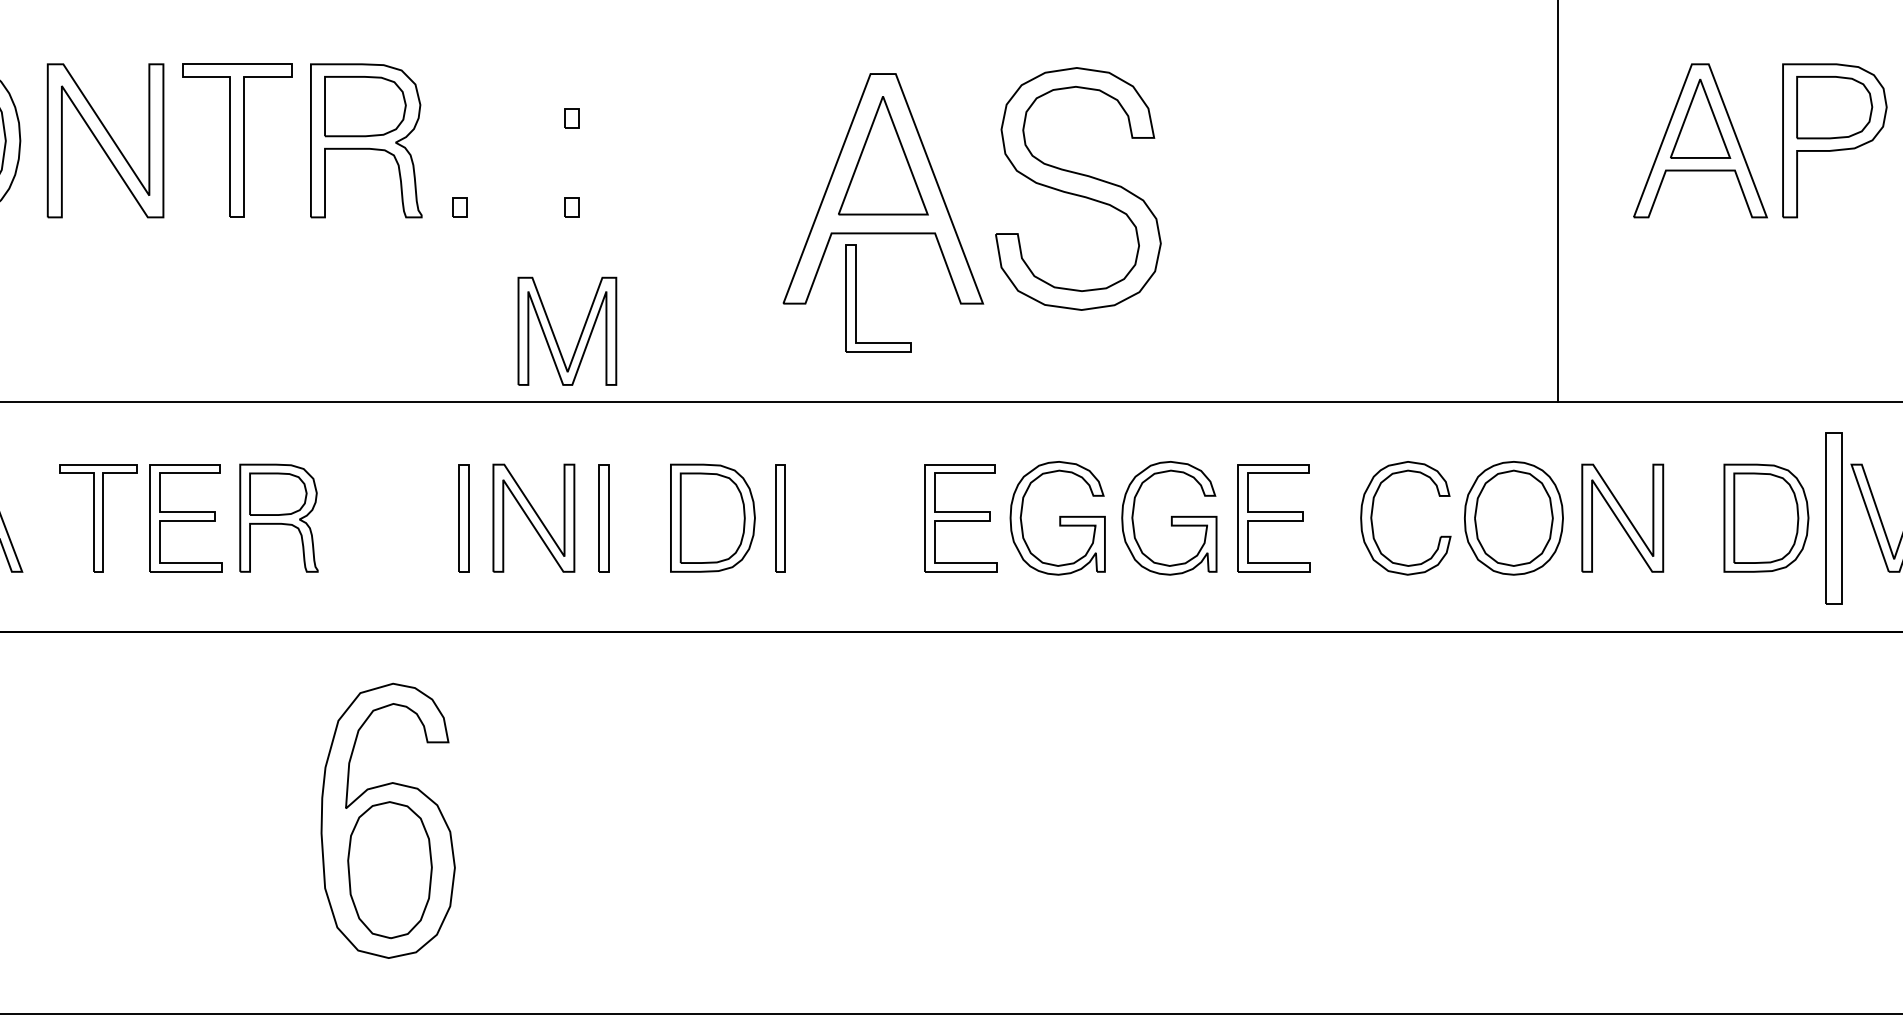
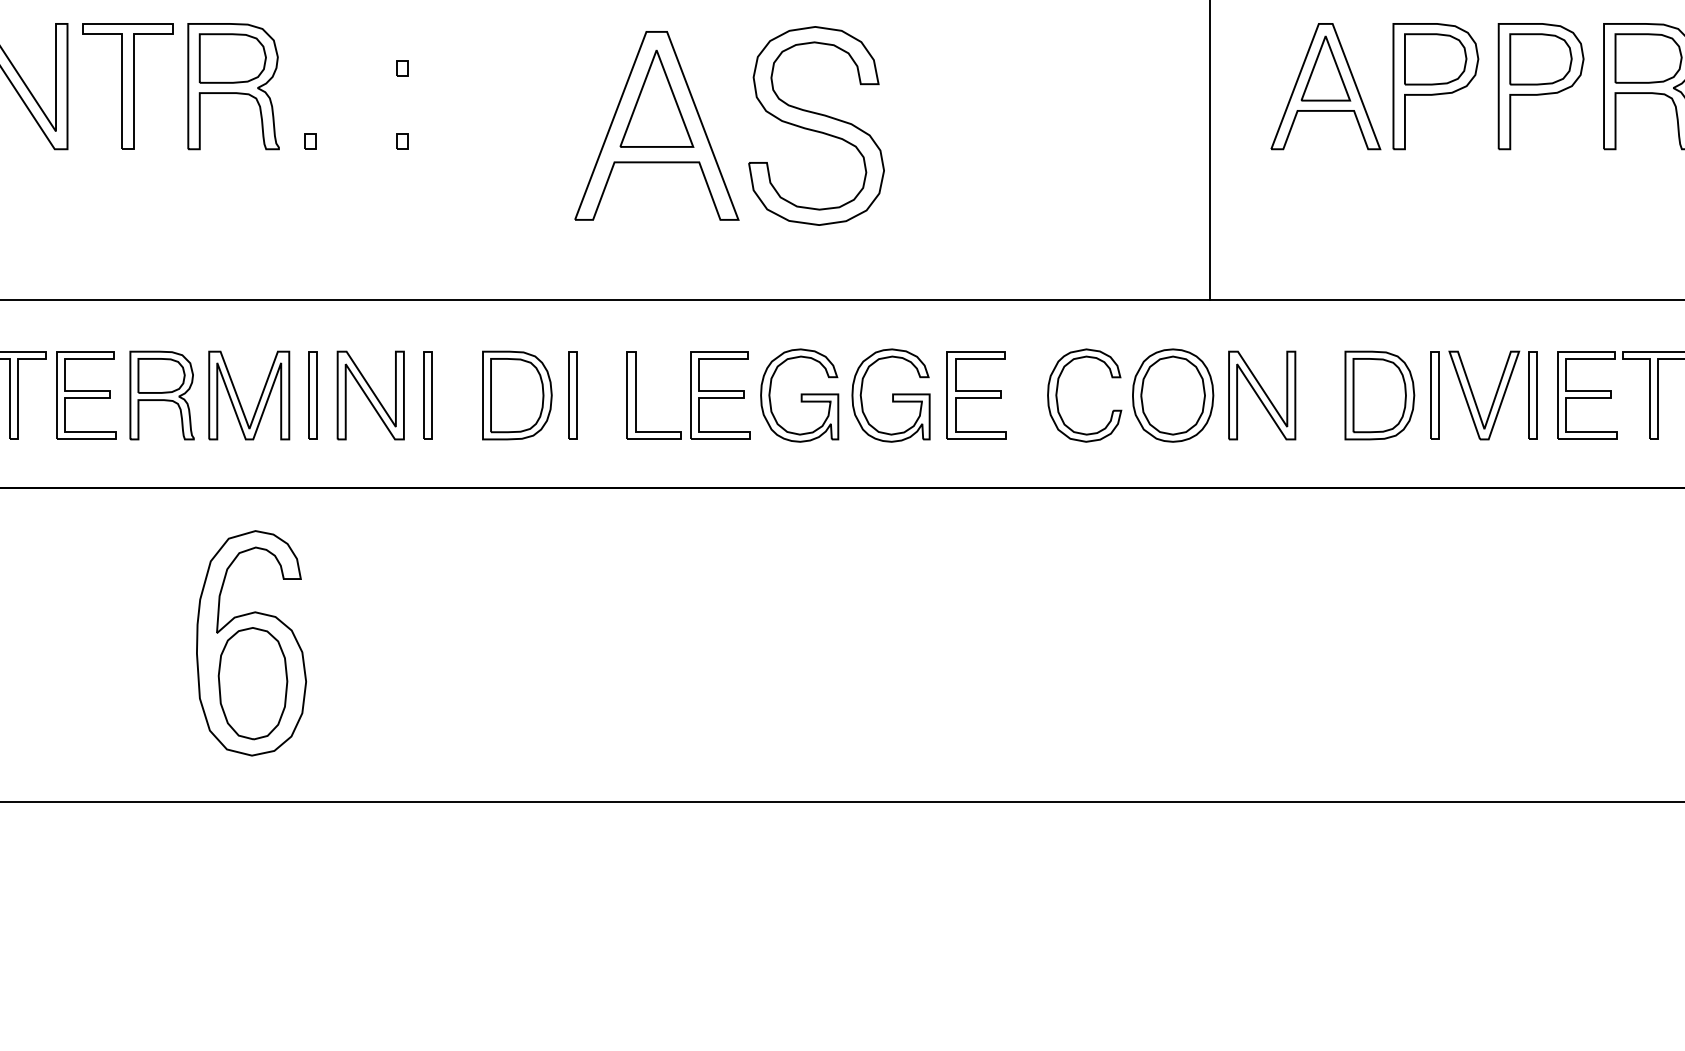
part: (857, 298) -> (636, 395), moved
part: (555, 334) -> (239, 398), moved
part: (1833, 518) -> (1434, 395), size x0.62

